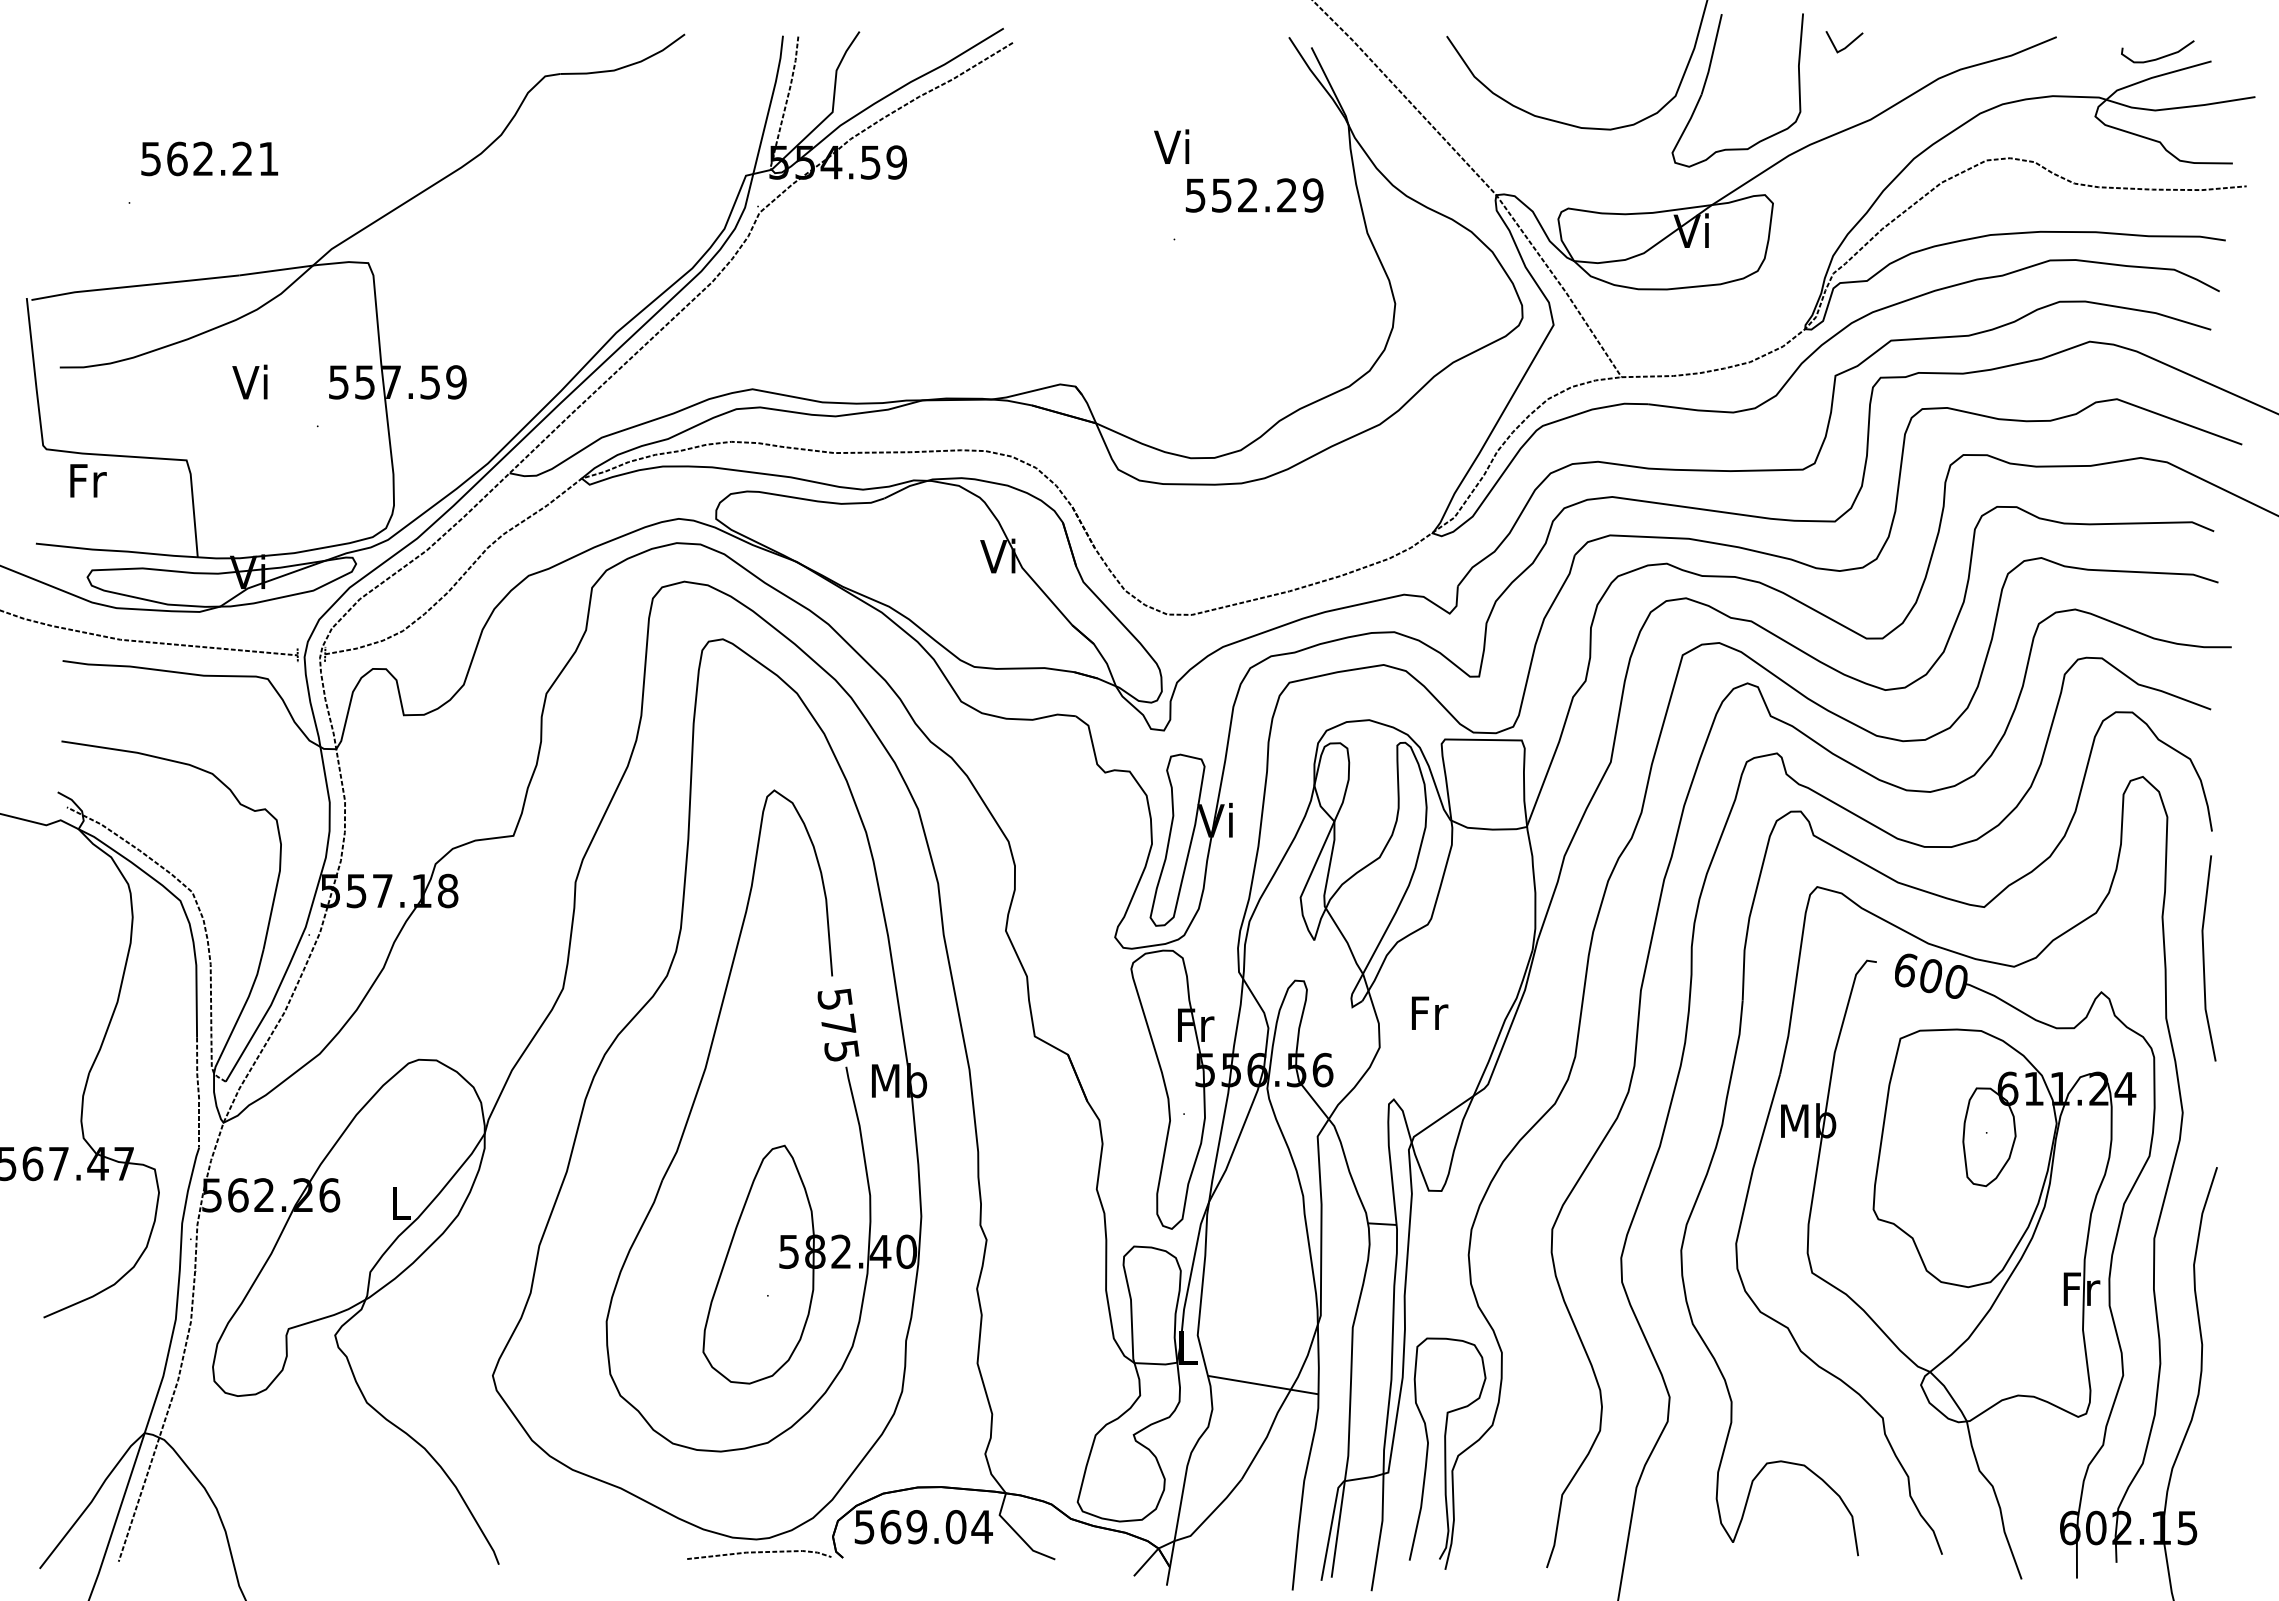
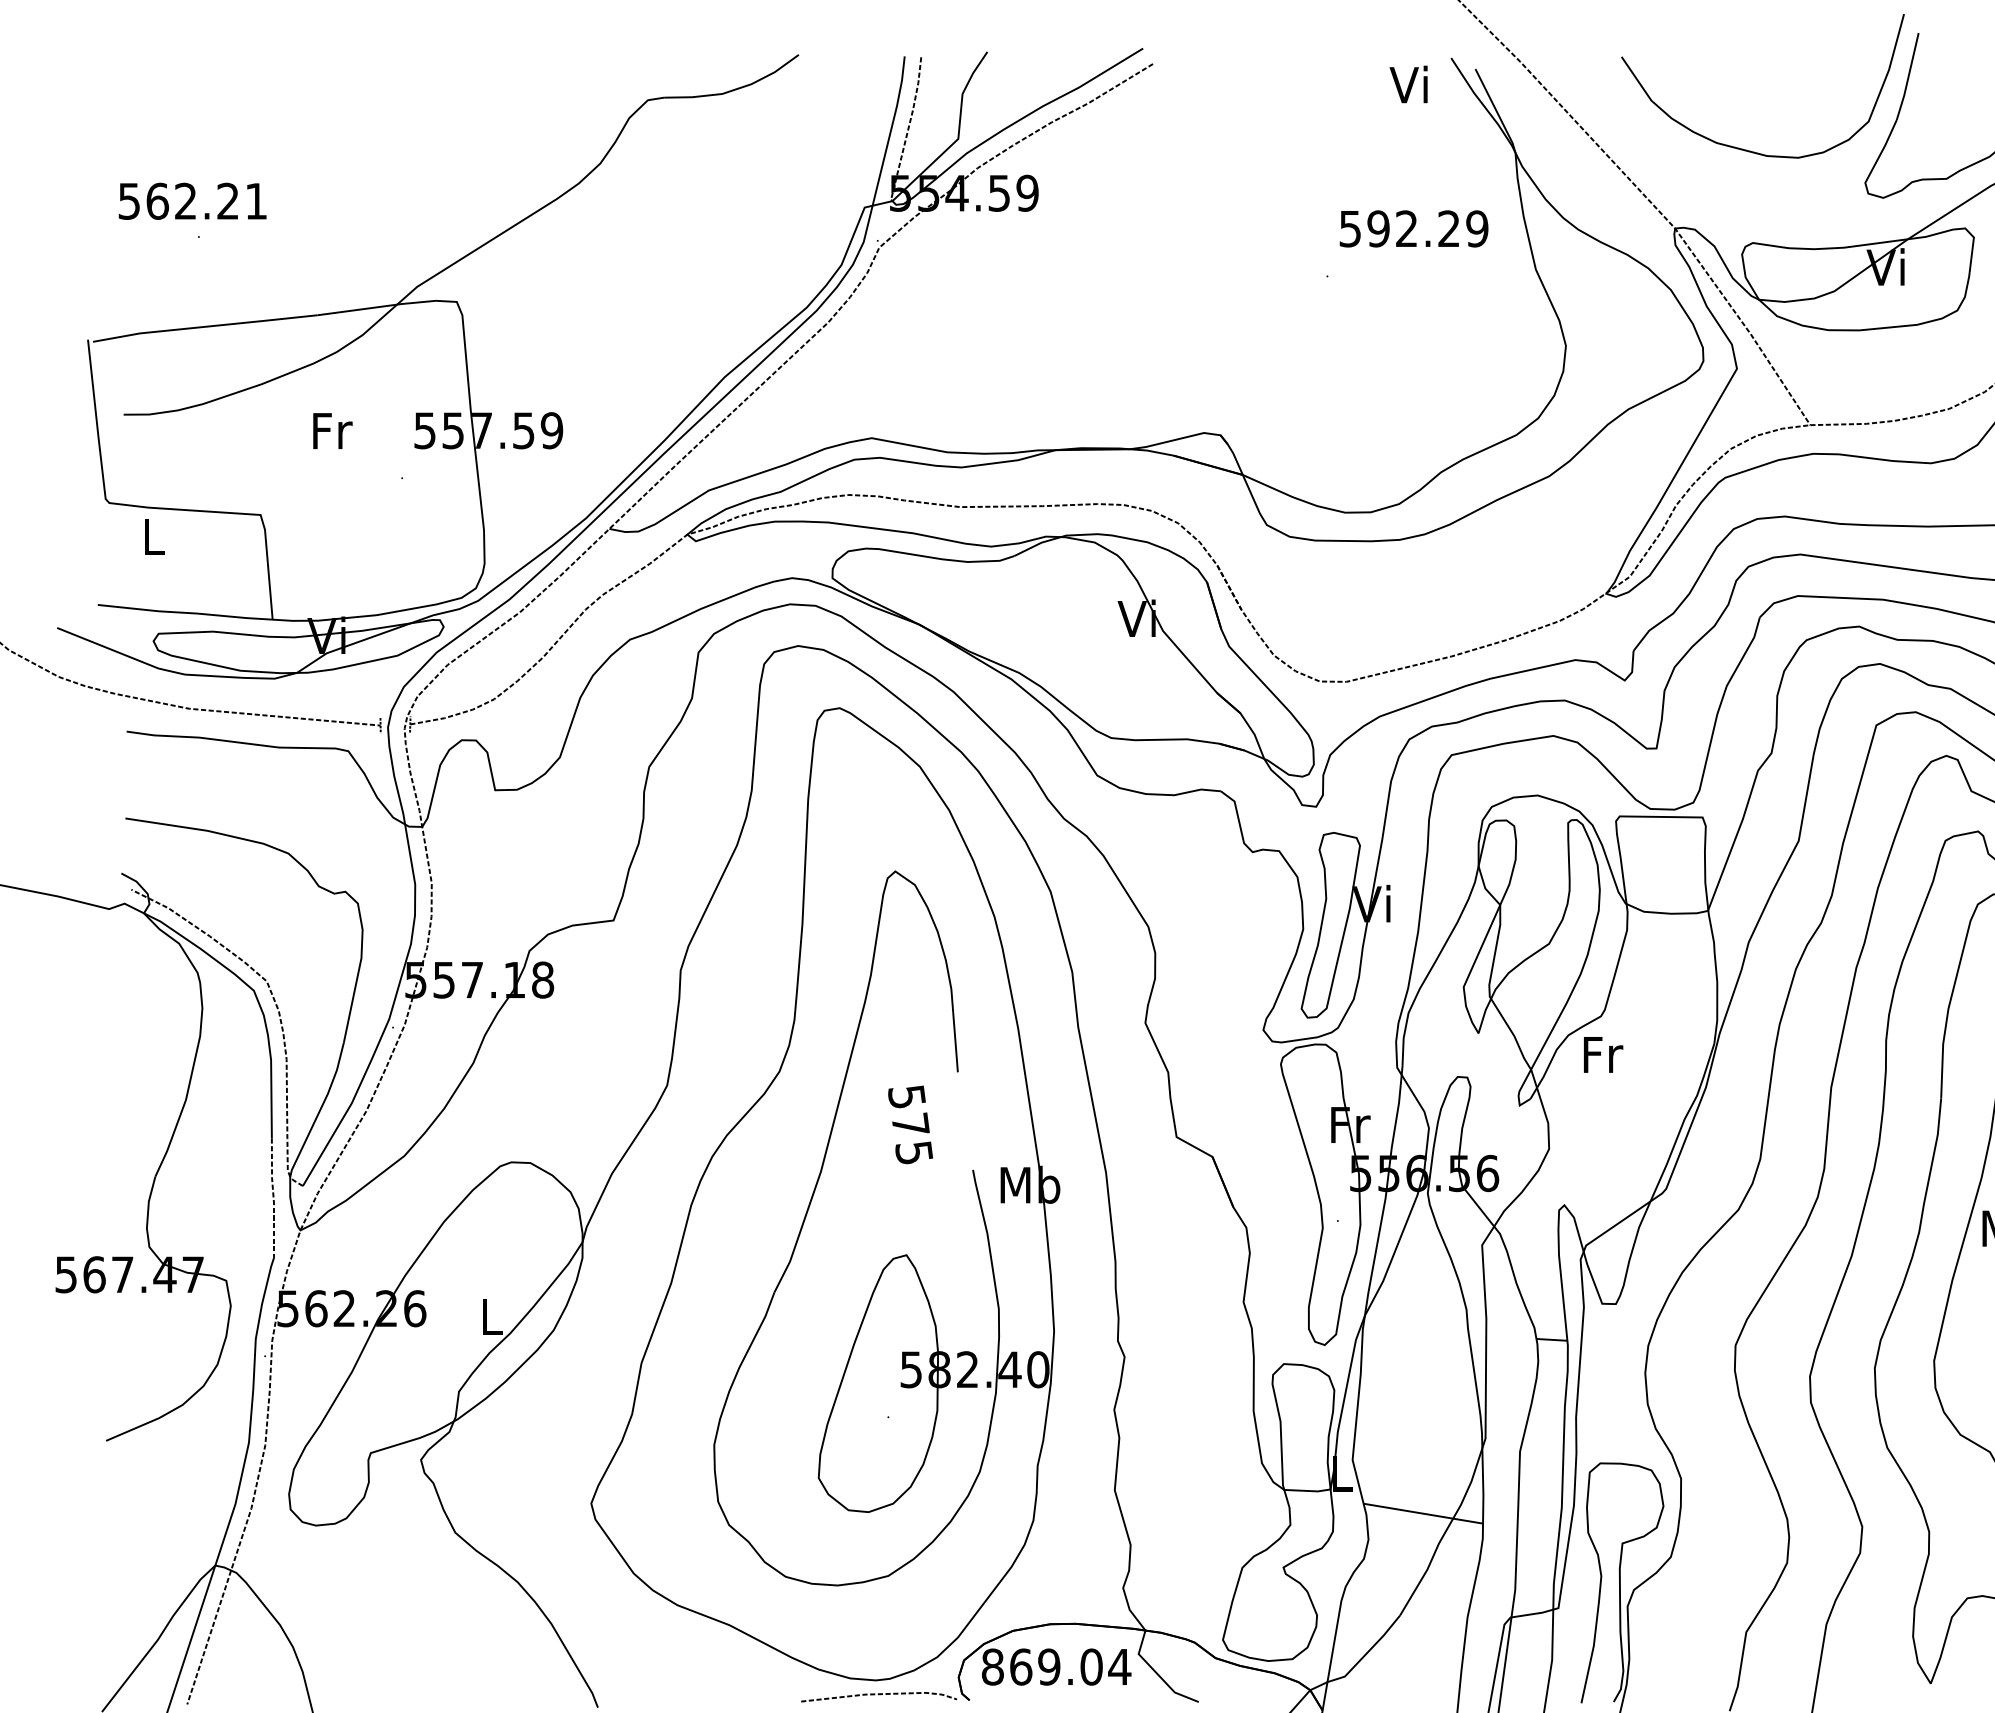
text: (1171, 146) -> (1408, 84), moved
text: (209, 158) -> (192, 200), moved
text: (1221, 195) -> (1378, 228), 552.29 -> 592.29
text: (251, 381) -> (330, 429), Vi -> Fr
text: (88, 480) -> (154, 536), Fr -> L
text: (1430, 1012) -> (1603, 1054), moved
text: (838, 1024) -> (910, 1124), moved
text: (864, 1527) -> (992, 1667), 569.04 -> 869.04

